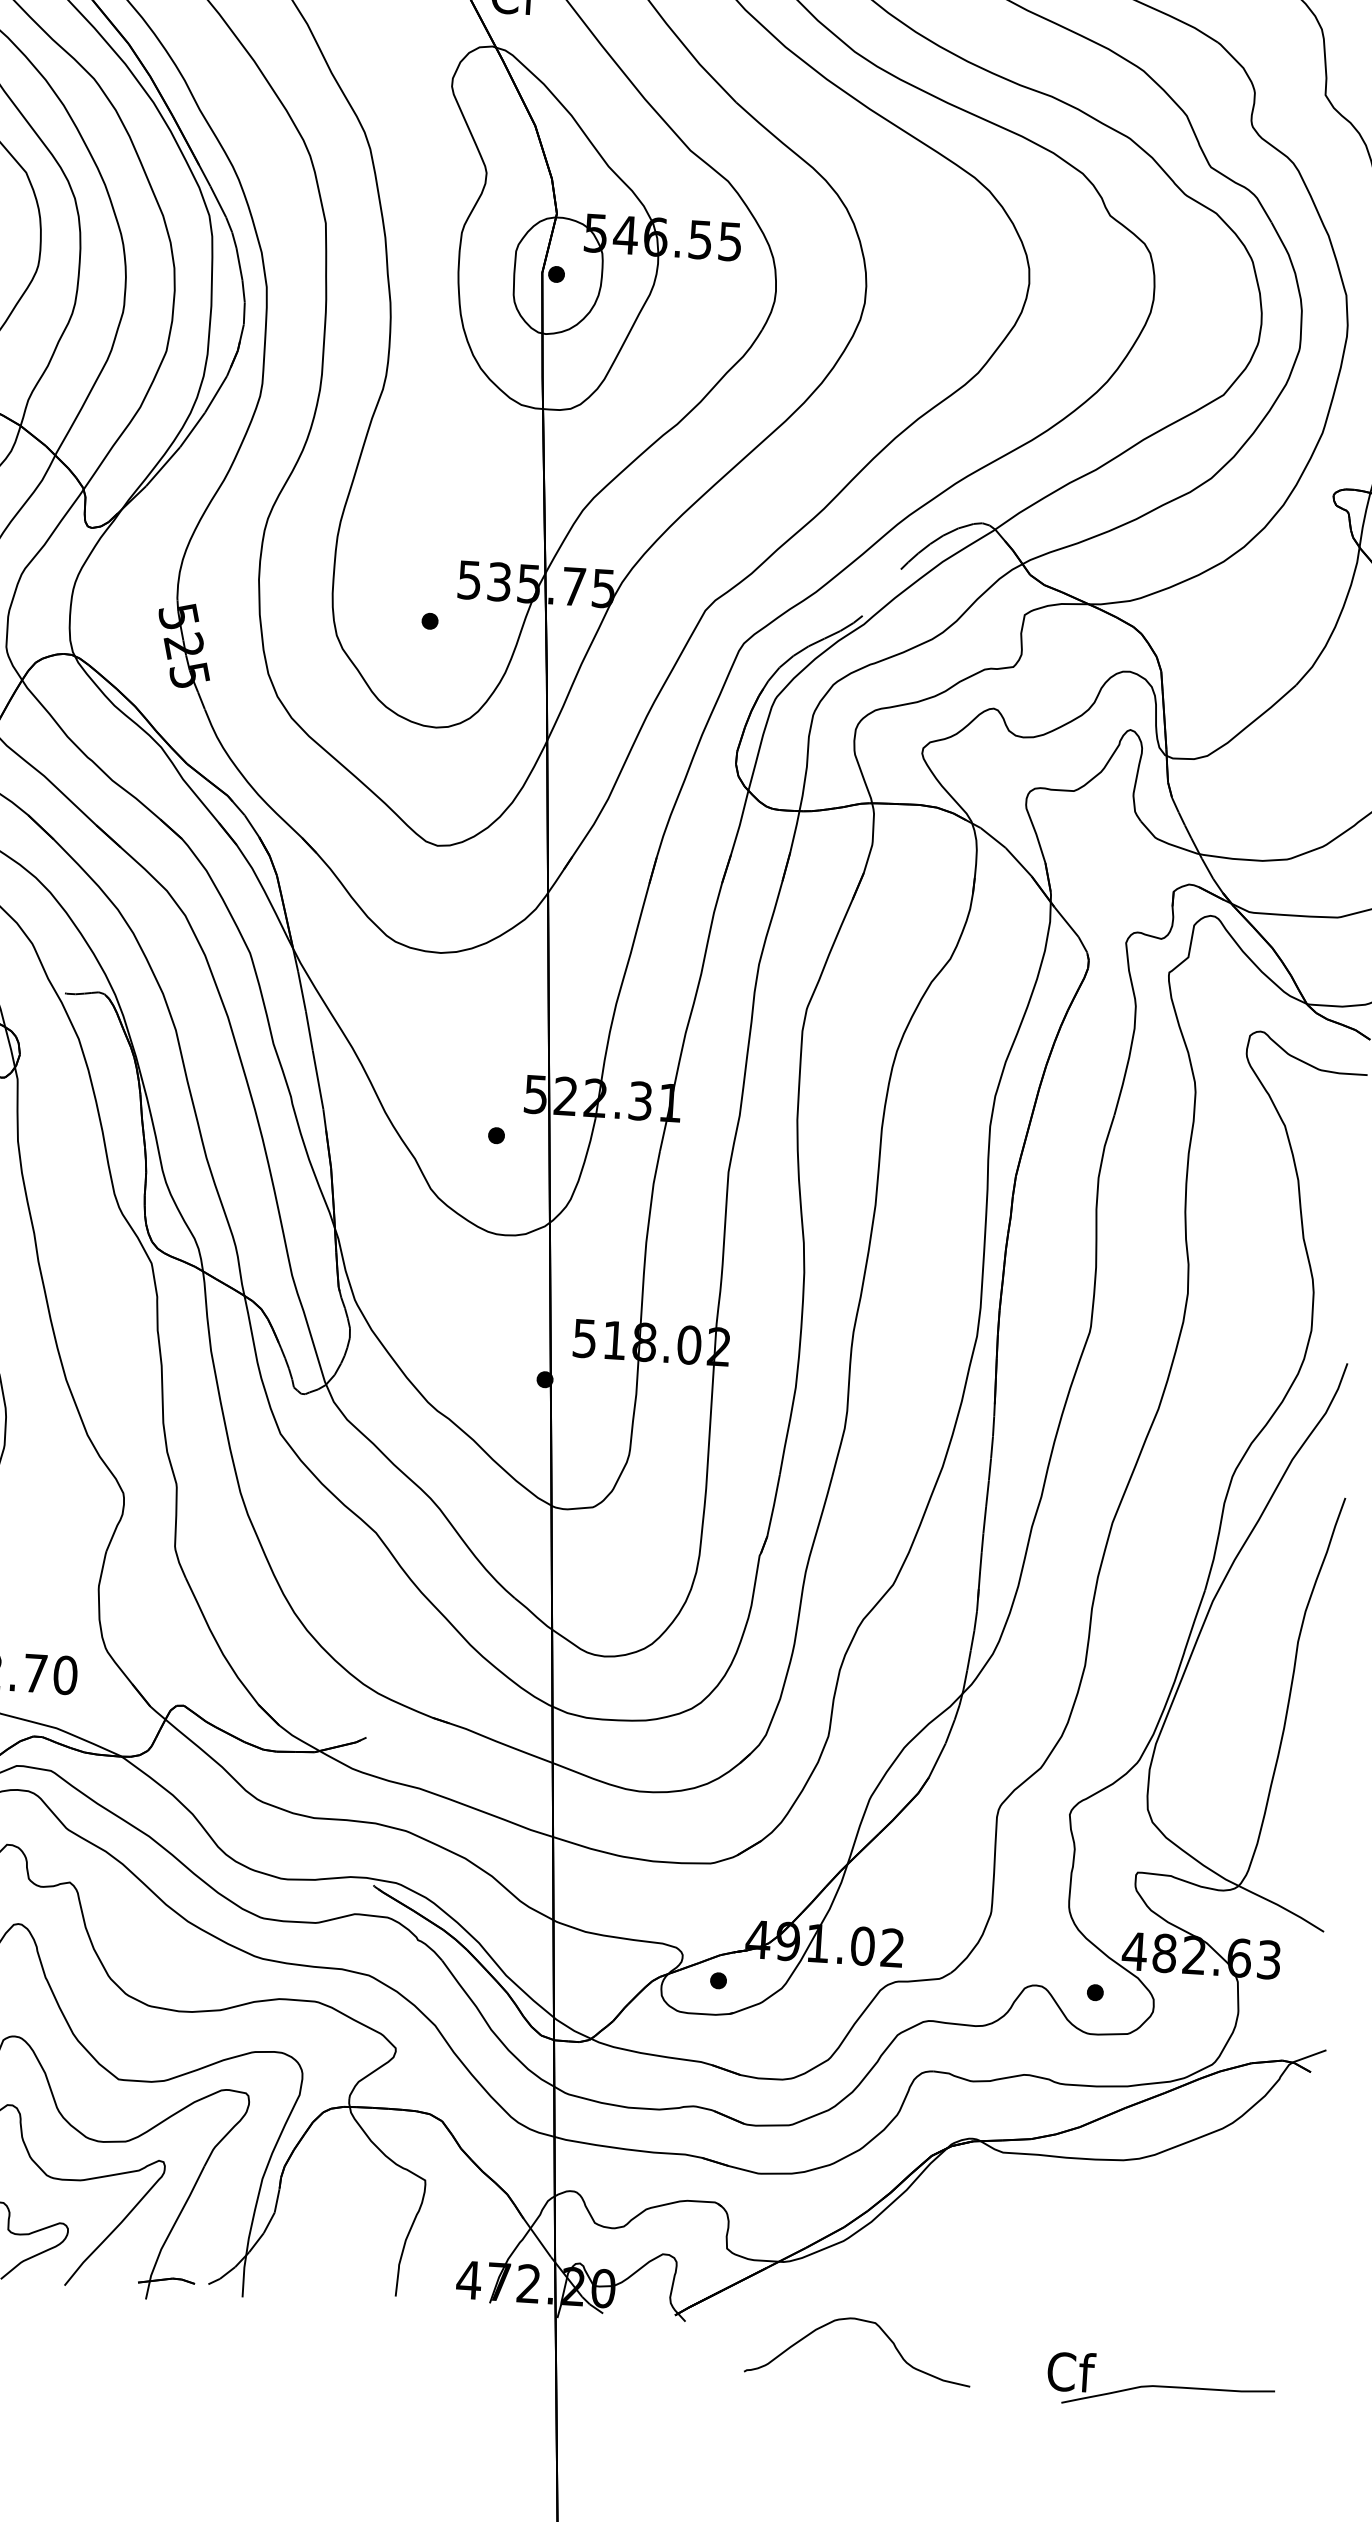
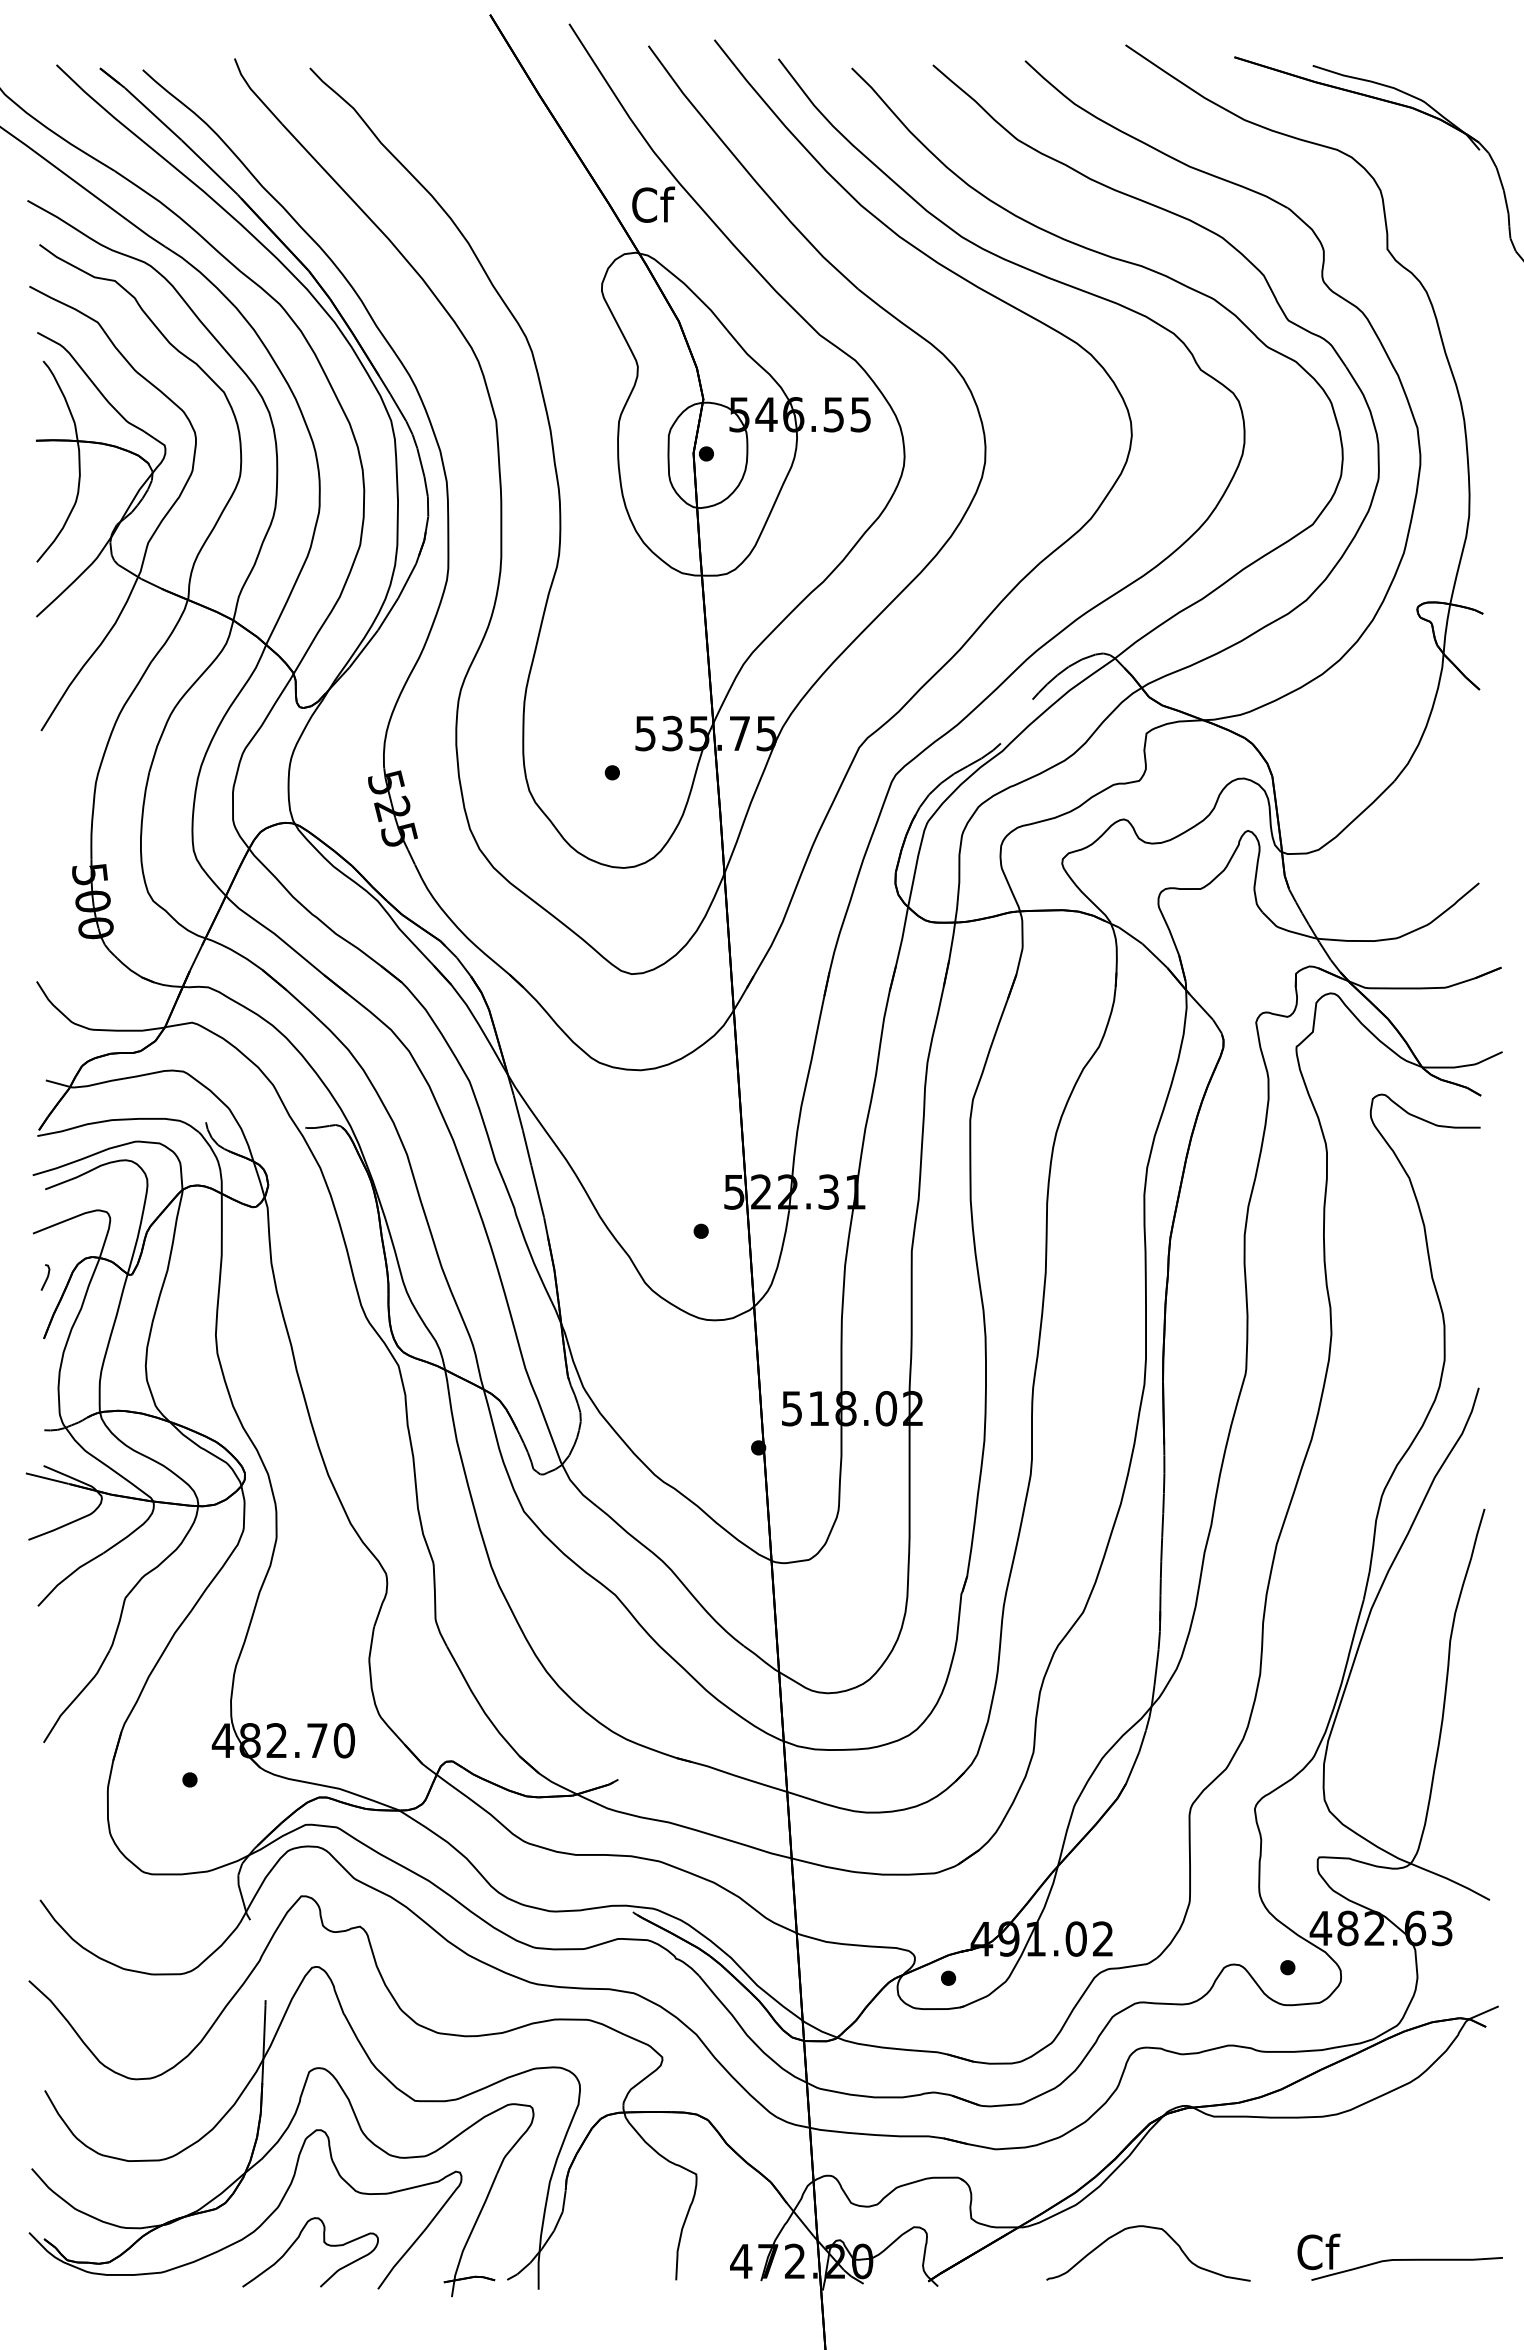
curve: (861, 2321) -> (1149, 2228), moved
part: (1160, 2382) -> (1399, 2256), moved

